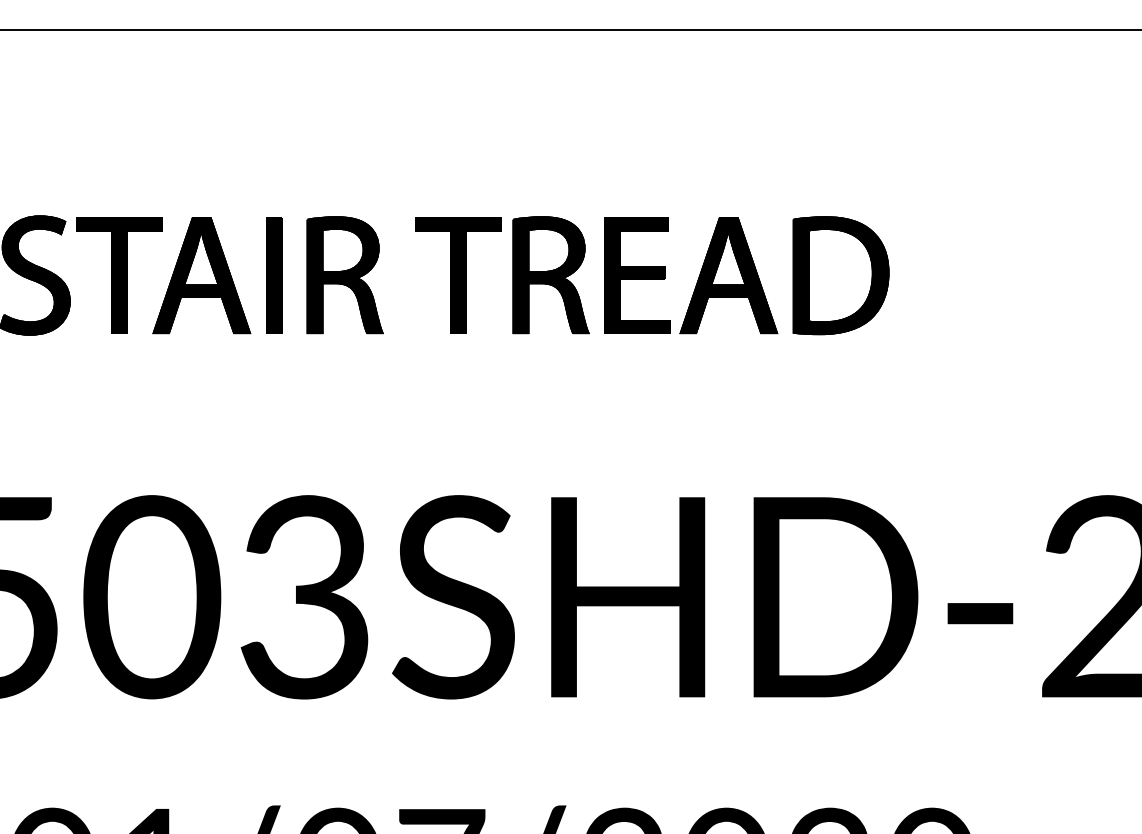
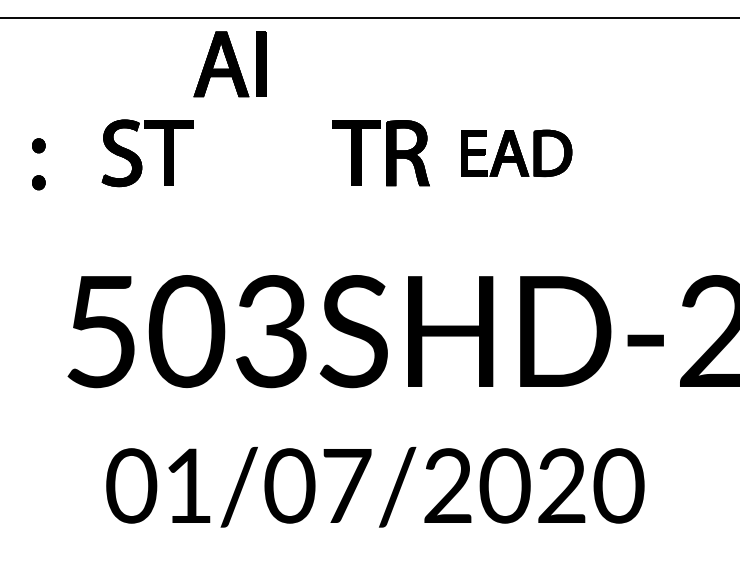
part: (216, 275) -> (229, 64), moved
part: (344, 275) -> (293, 153), removed
part: (747, 275) -> (516, 153), size x0.7

